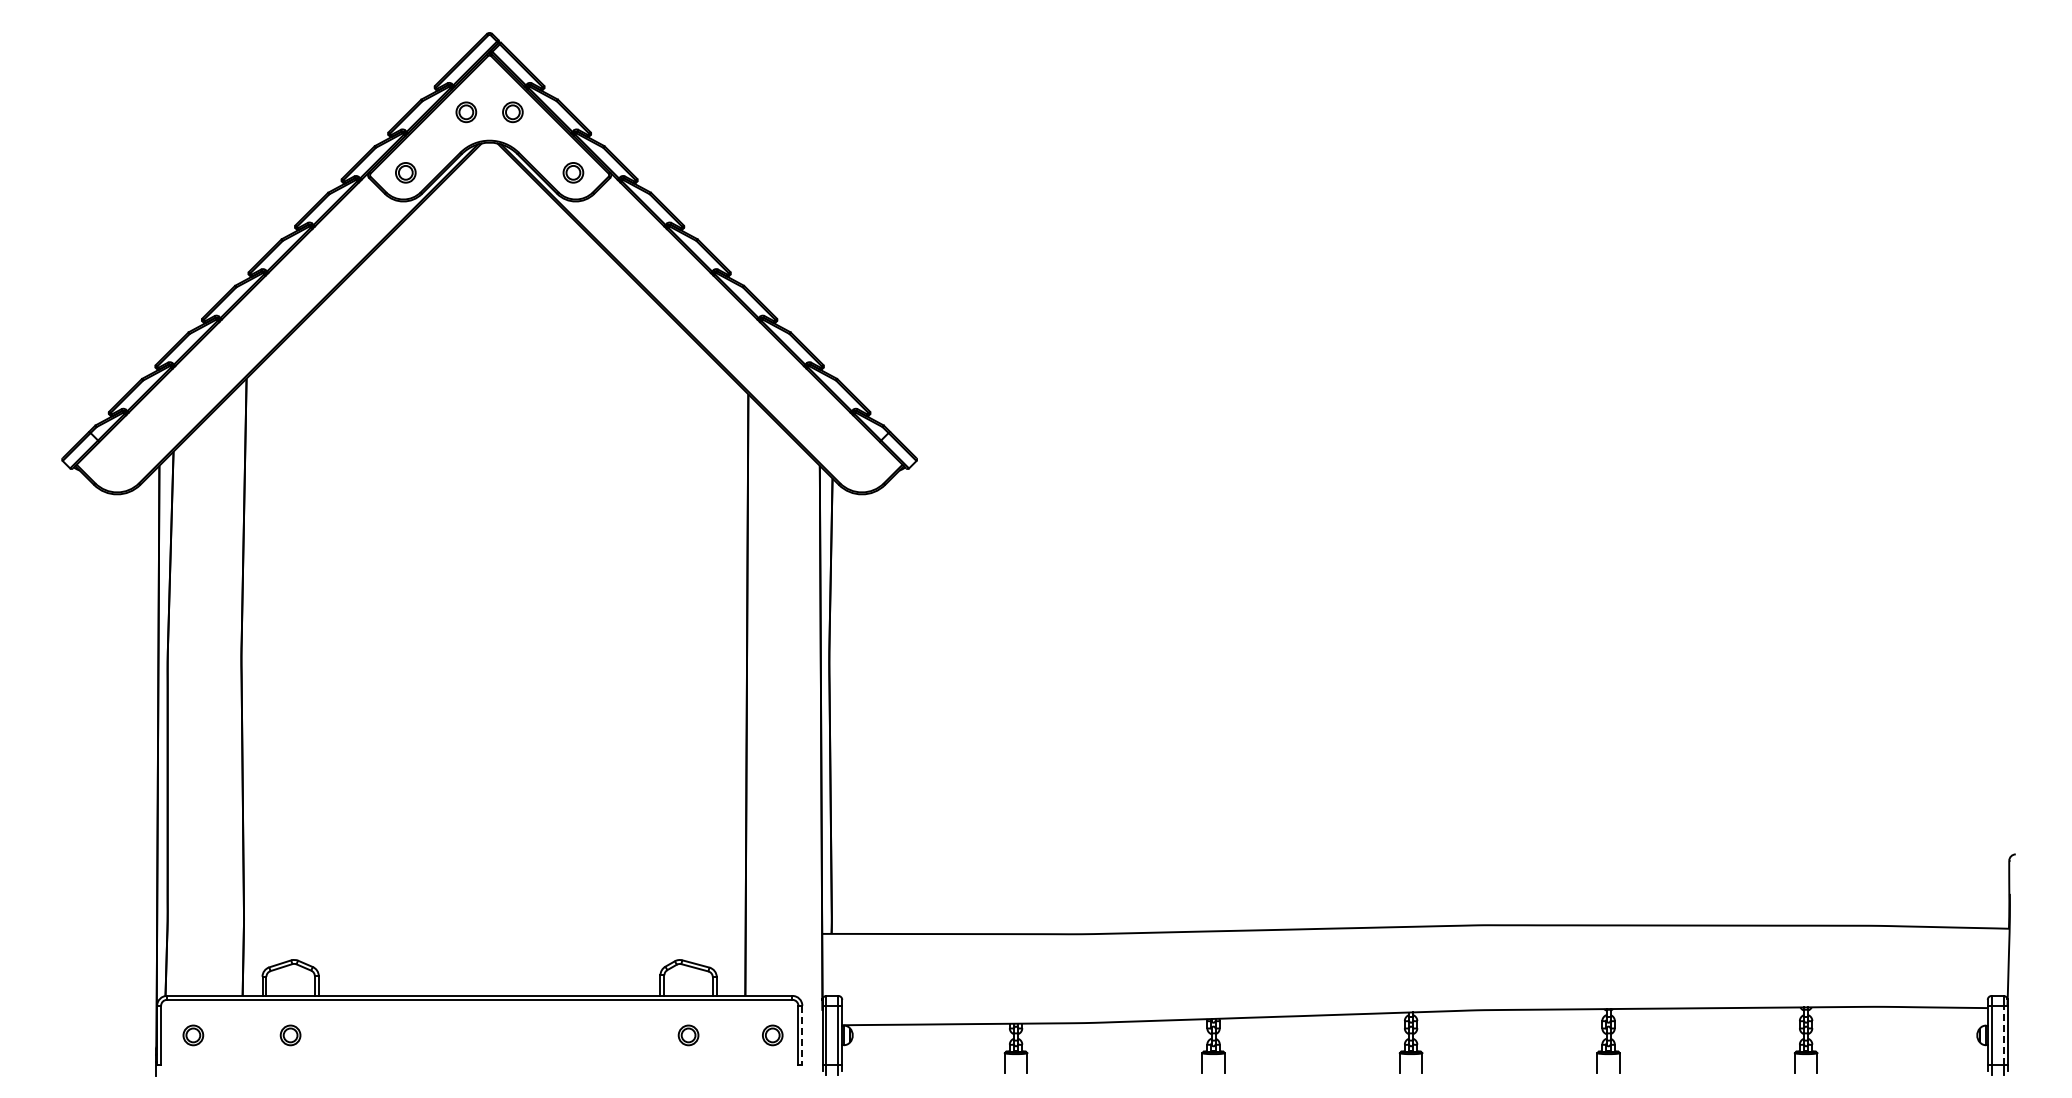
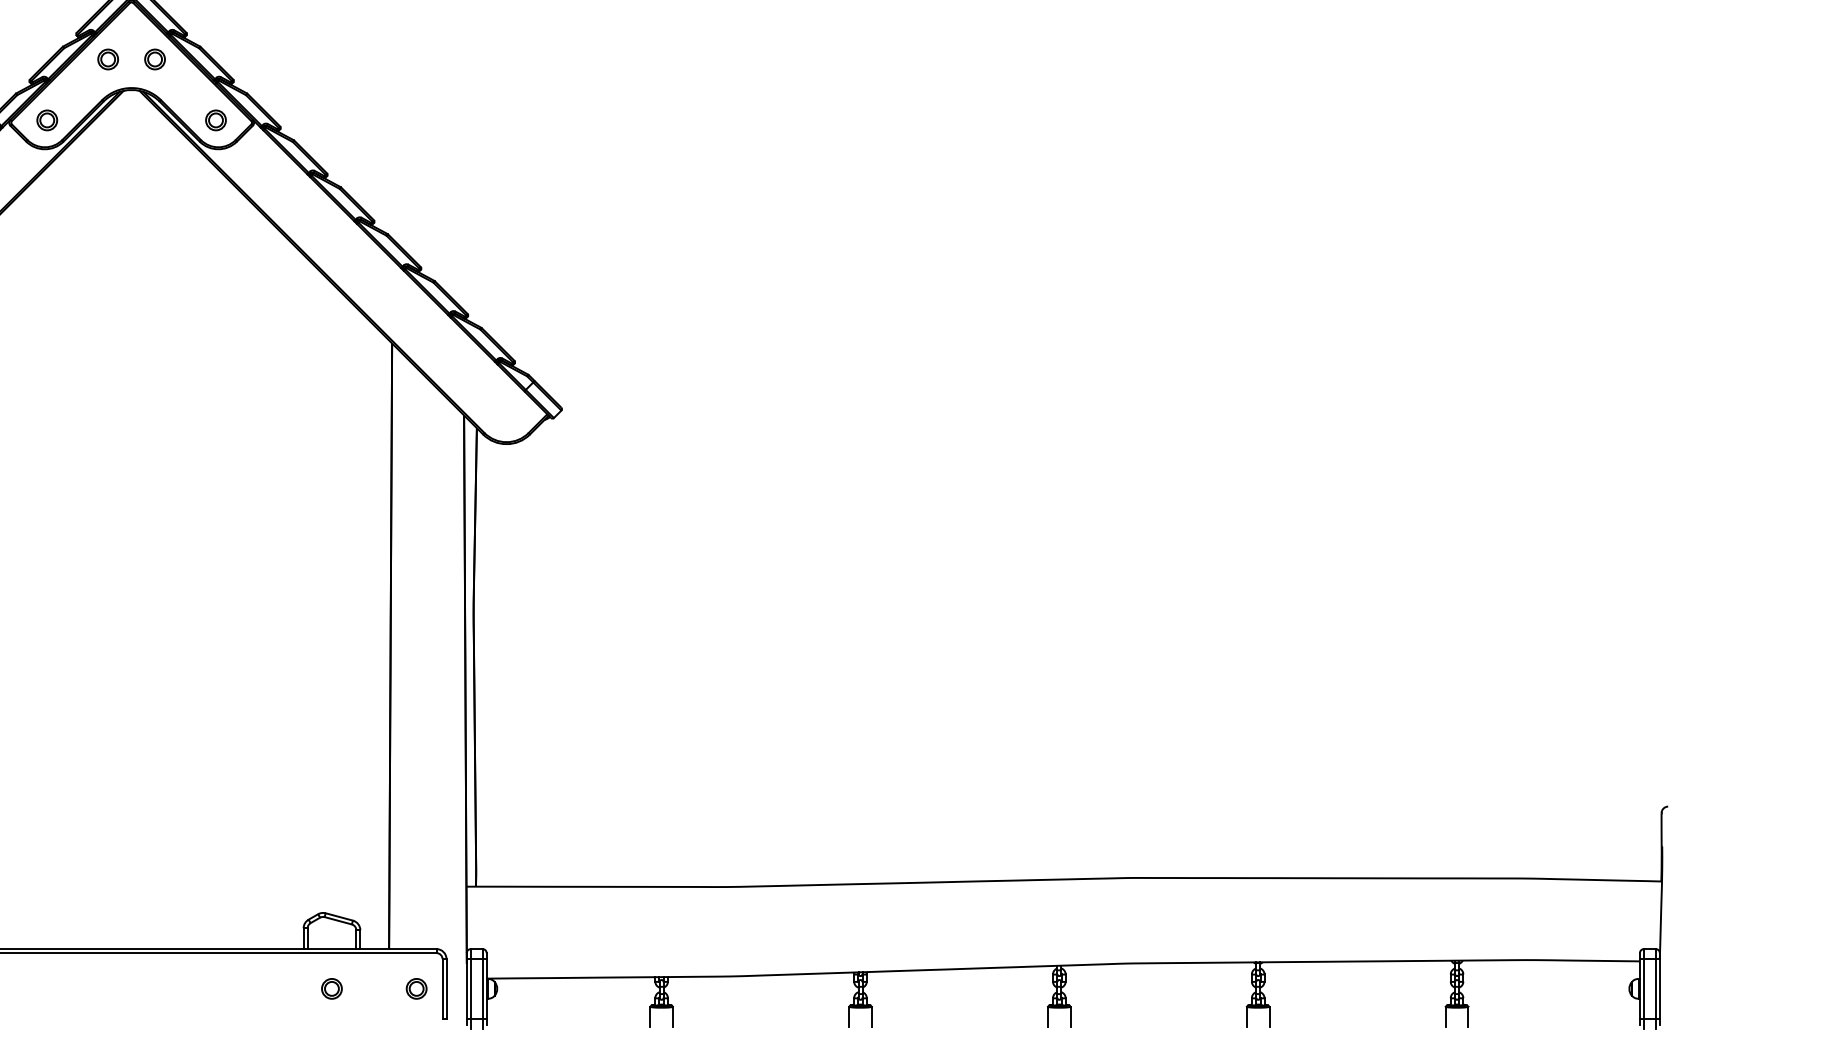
line: (802, 1035) -> (446, 988), dashed -> solid
line: (2003, 1035) -> (1655, 988), dashed -> solid

